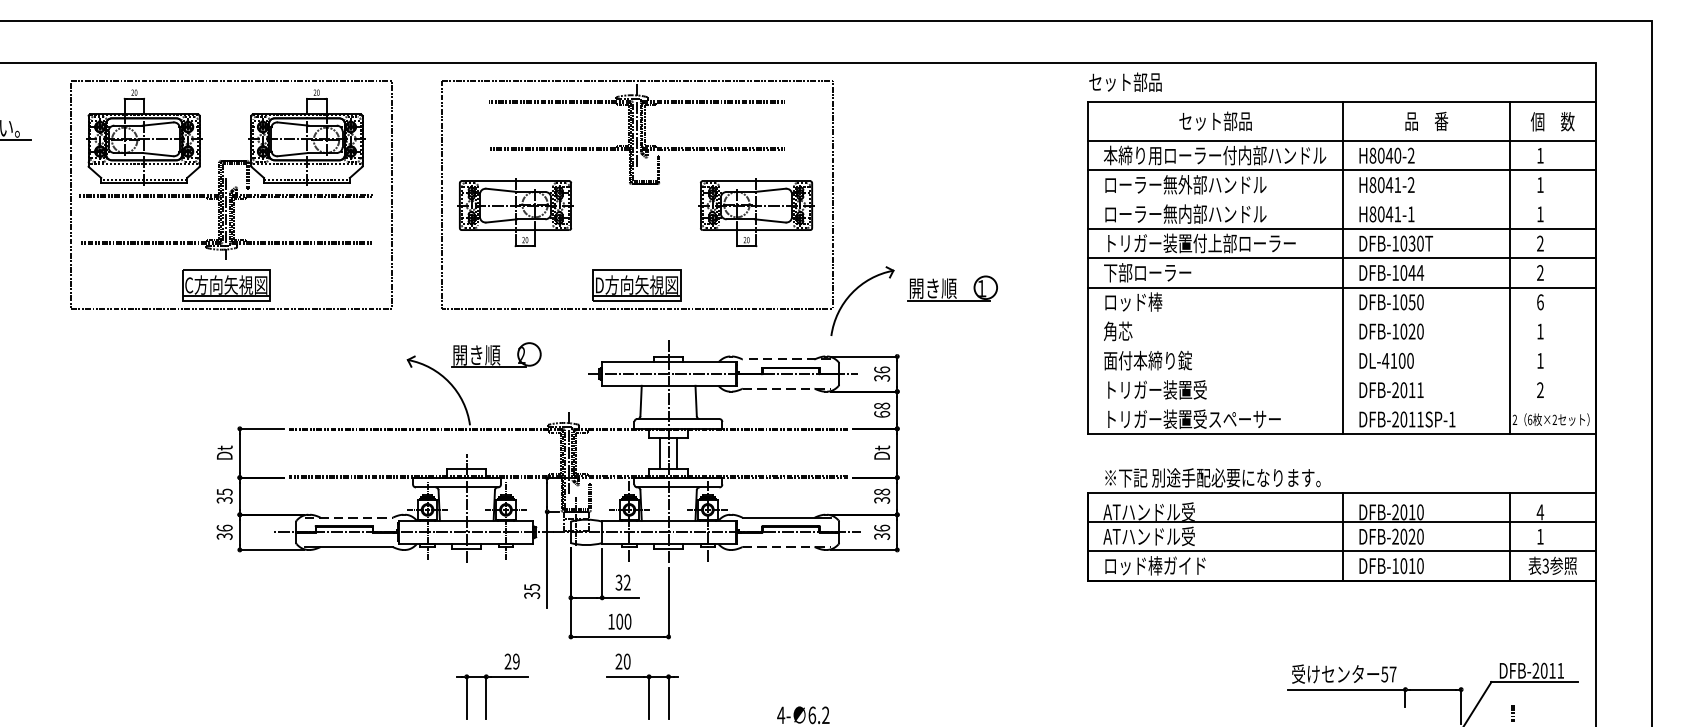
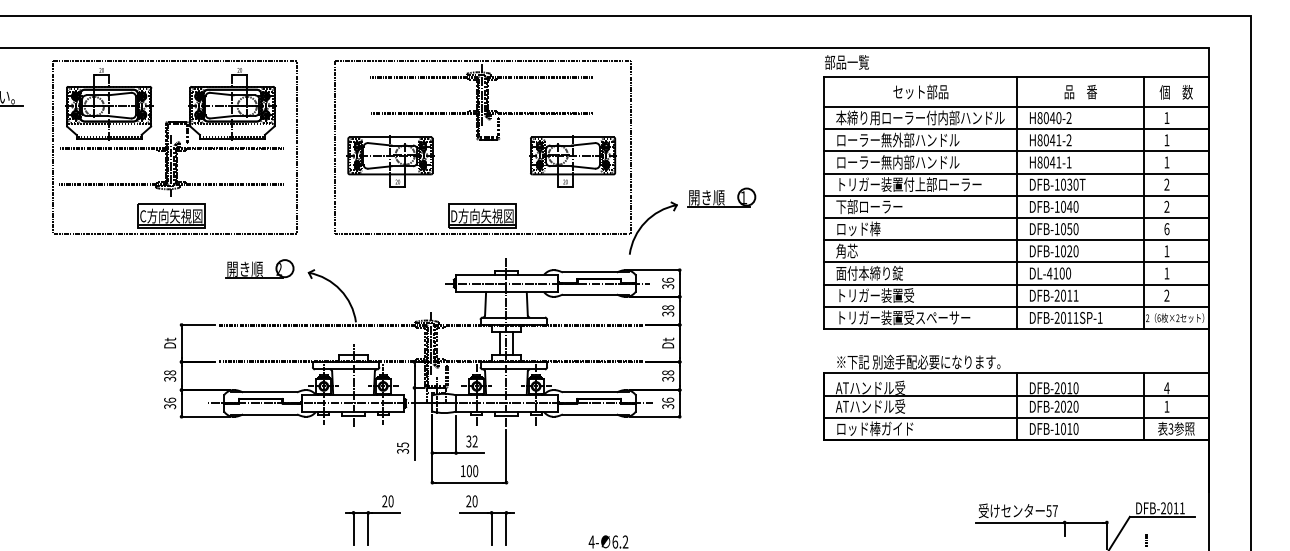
text: (1124, 82) -> (851, 62), セット部品 -> 部品一覧
line: (1341, 199) -> (1016, 151), added
text: (1419, 272) -> (1075, 206), DFB-1044 -> DFB-1040
part: (952, 288) -> (721, 197), moved
line: (1341, 317) -> (1016, 240), added
line: (1341, 346) -> (1016, 262), added
part: (495, 354) -> (259, 268), moved
line: (786, 359) -> (595, 272), dashed -> solid
line: (1341, 375) -> (1016, 284), added
line: (787, 388) -> (596, 294), dashed -> solid
line: (1341, 404) -> (1016, 306), added
text: (882, 413) -> (668, 313), 68 -> 38
text: (223, 491) -> (169, 372), 35 -> 38
line: (349, 517) -> (264, 392), dashed -> solid
line: (787, 546) -> (596, 414), dashed -> solid
text: (515, 661) -> (390, 501), 29 -> 20

